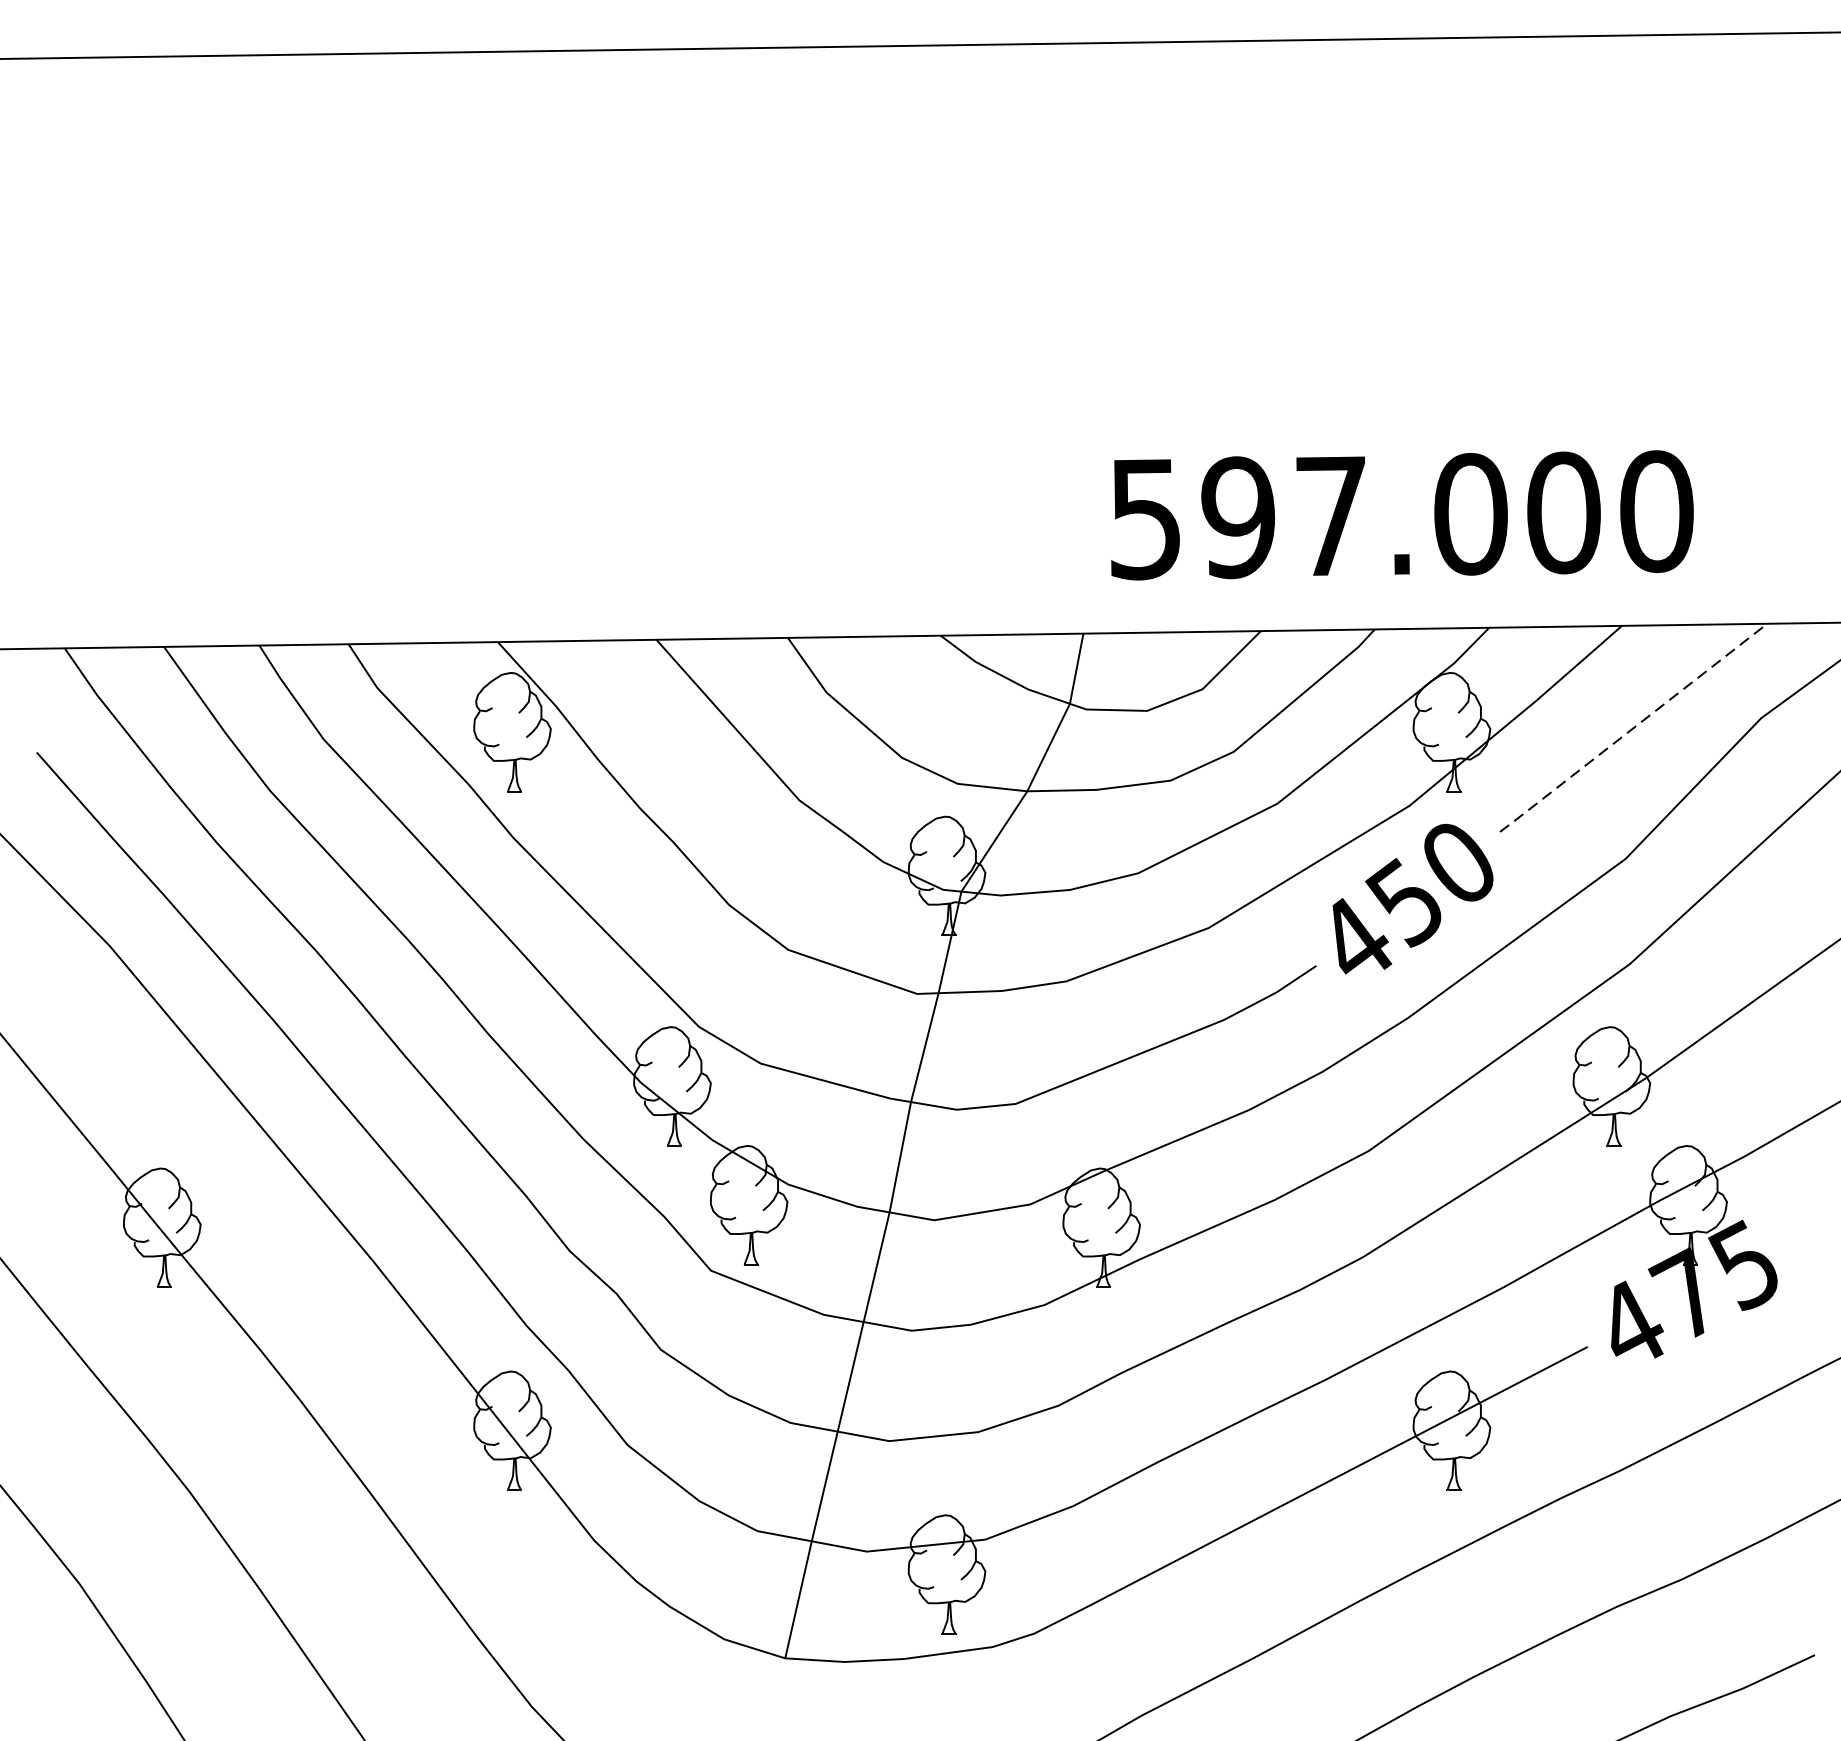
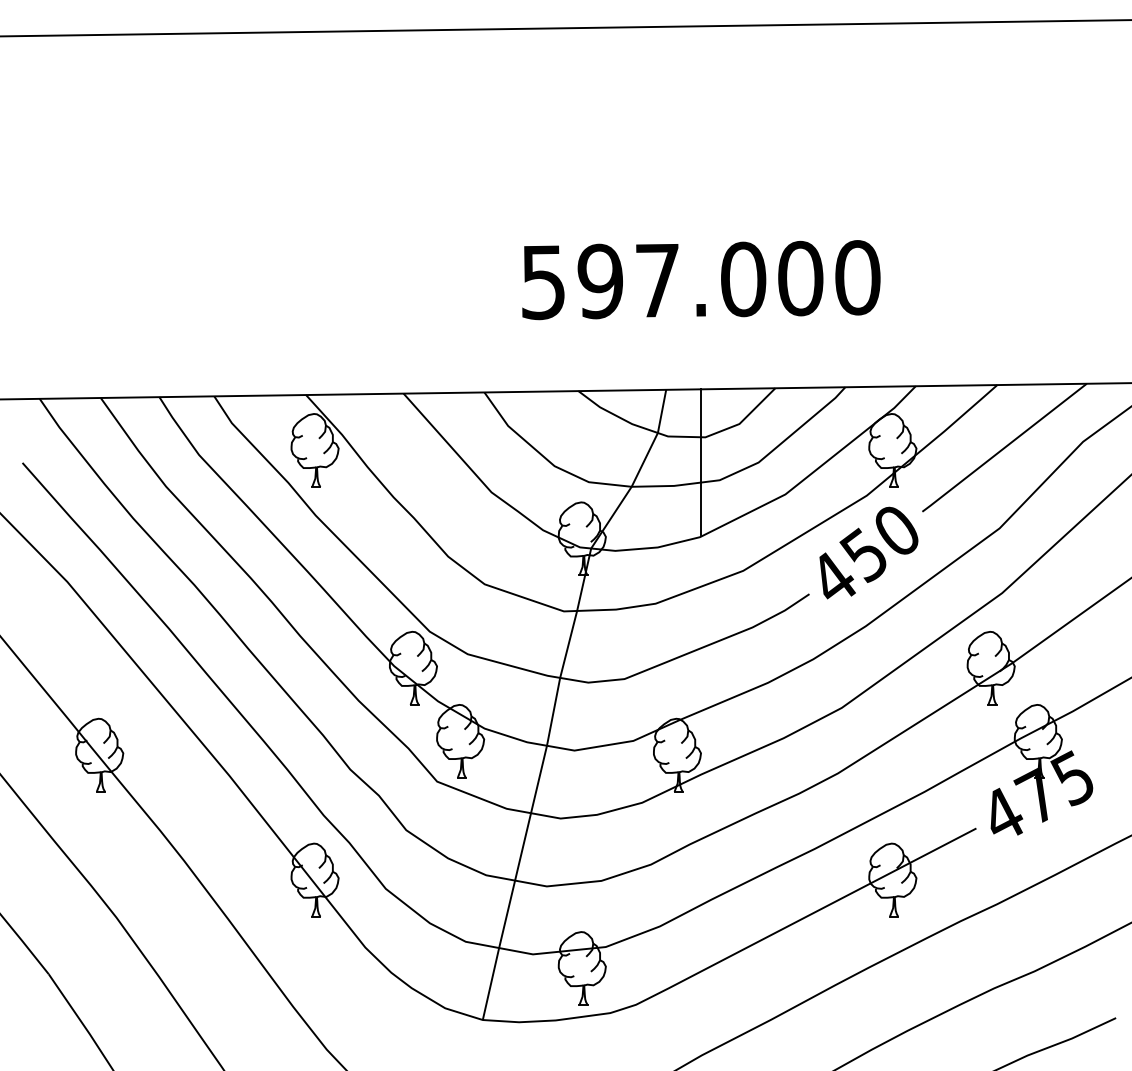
text: (1402, 516) -> (701, 280), moved
line: (1633, 729) -> (1004, 448), dashed -> solid
line: (1140, 750) -> (701, 461), added

